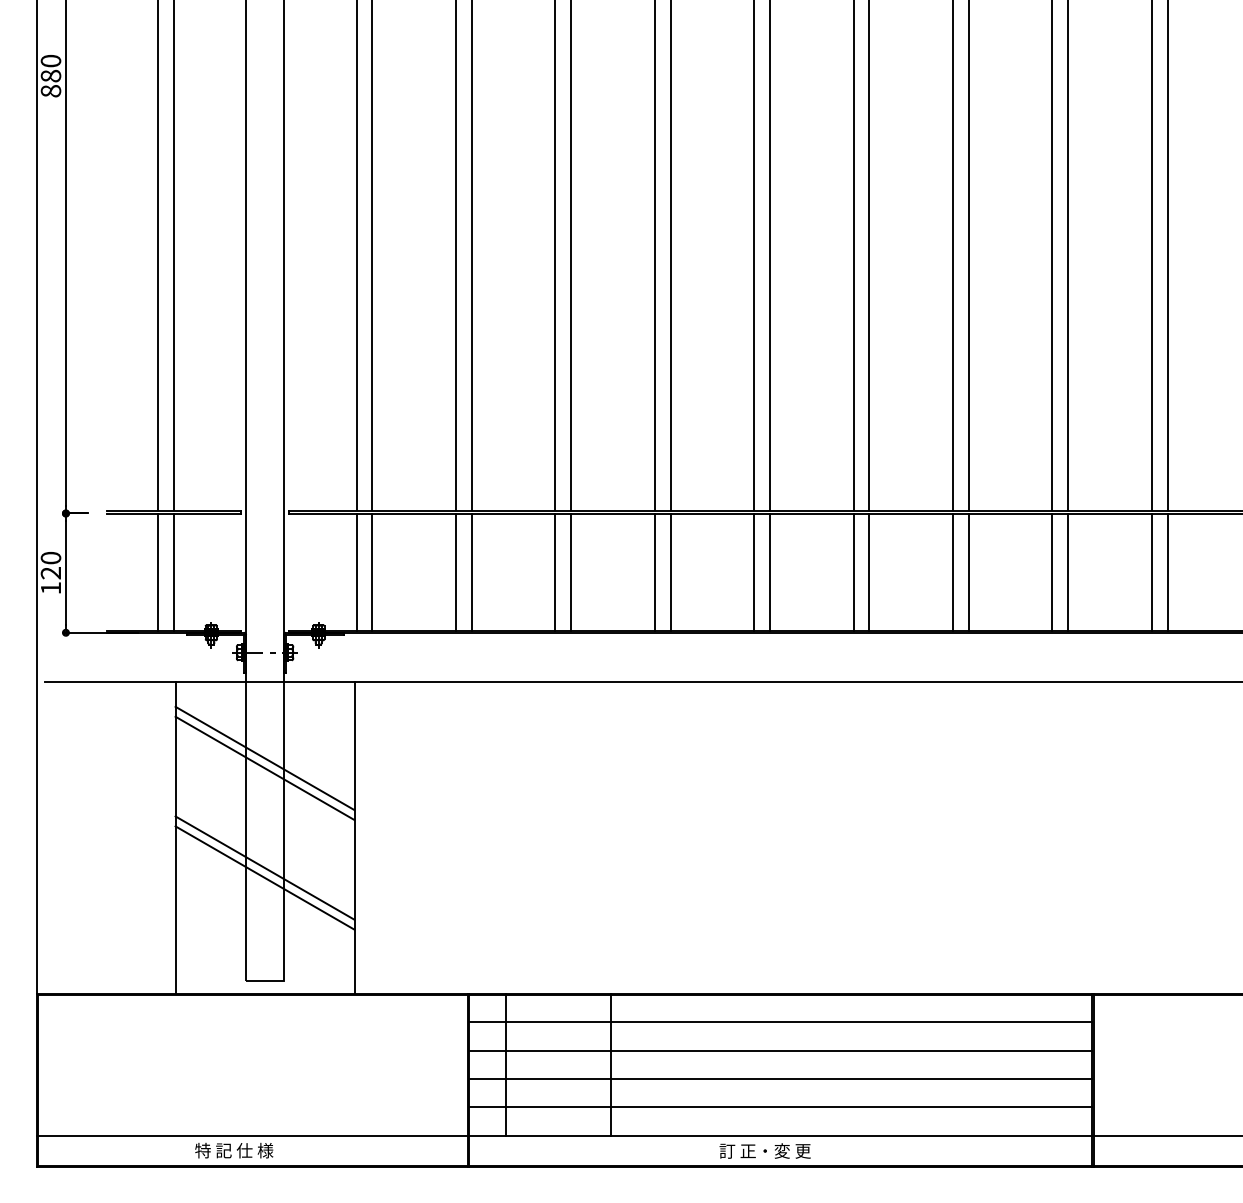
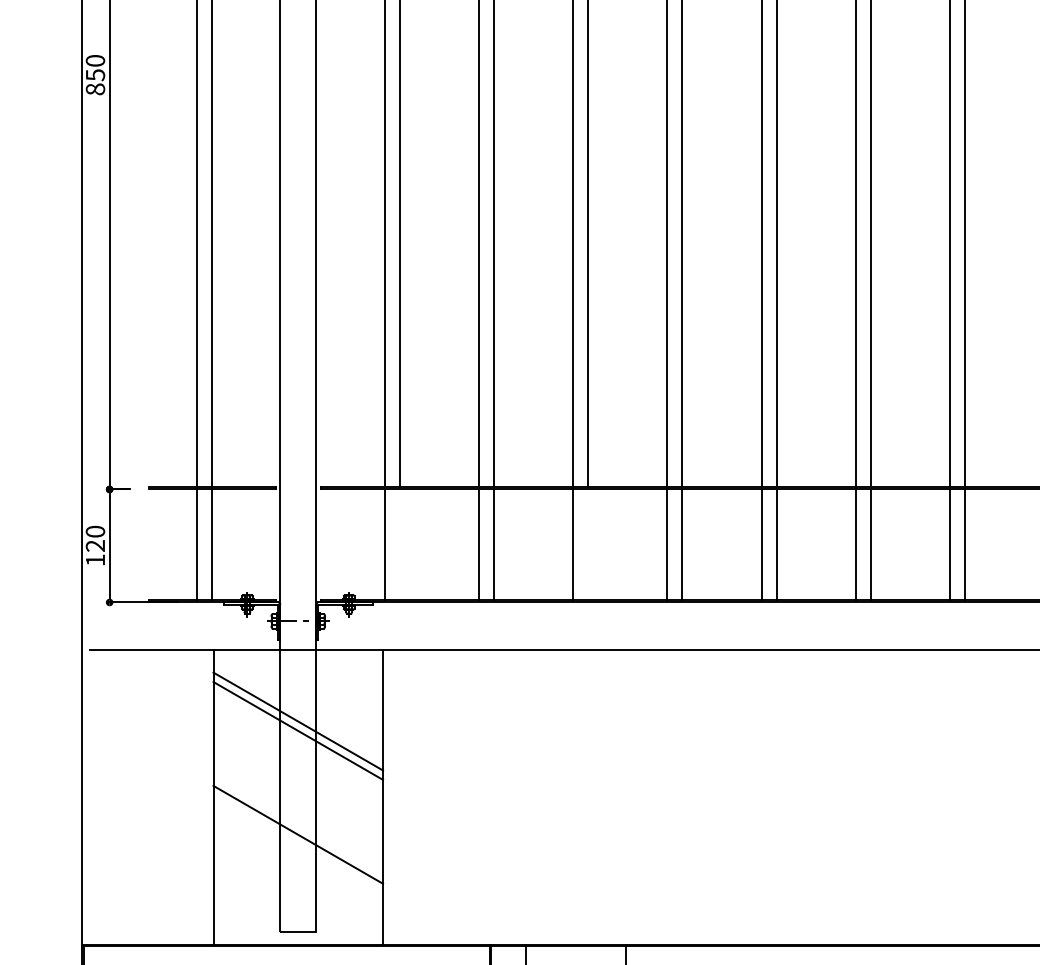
text: (50, 75) -> (95, 74), 880 -> 850
line: (372, 571) -> (400, 544), removed
line: (571, 571) -> (588, 544), removed
line: (264, 867) -> (297, 824), removed

